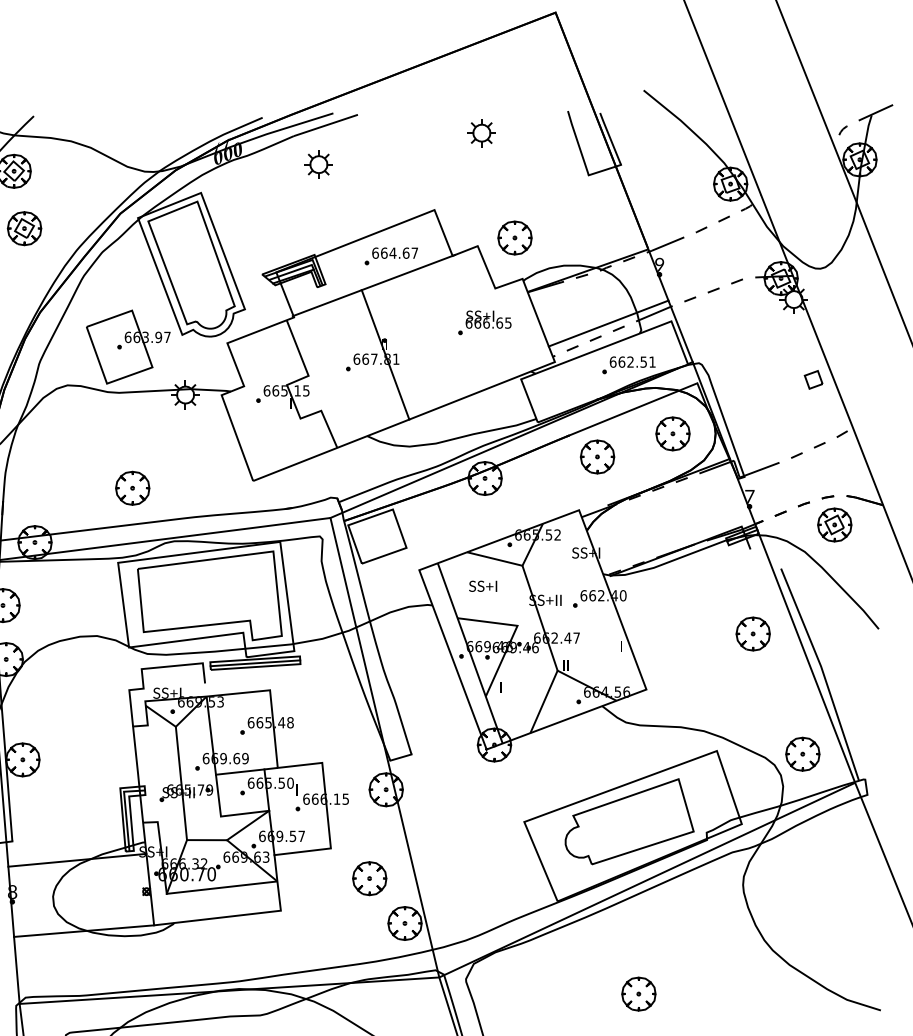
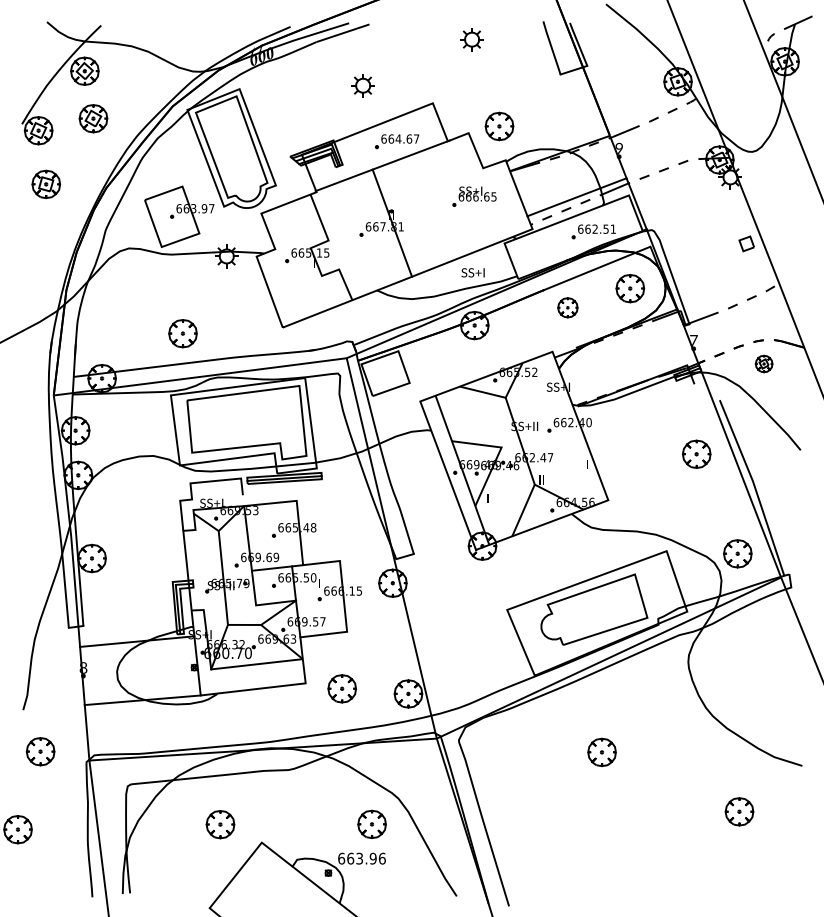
part: (318, 164) -> (362, 85), moved
part: (597, 456) -> (567, 307), size x0.7
part: (833, 524) -> (763, 363), size x0.6
text: (482, 585) -> (472, 272), moved
part: (368, 878) -> (341, 688), moved

